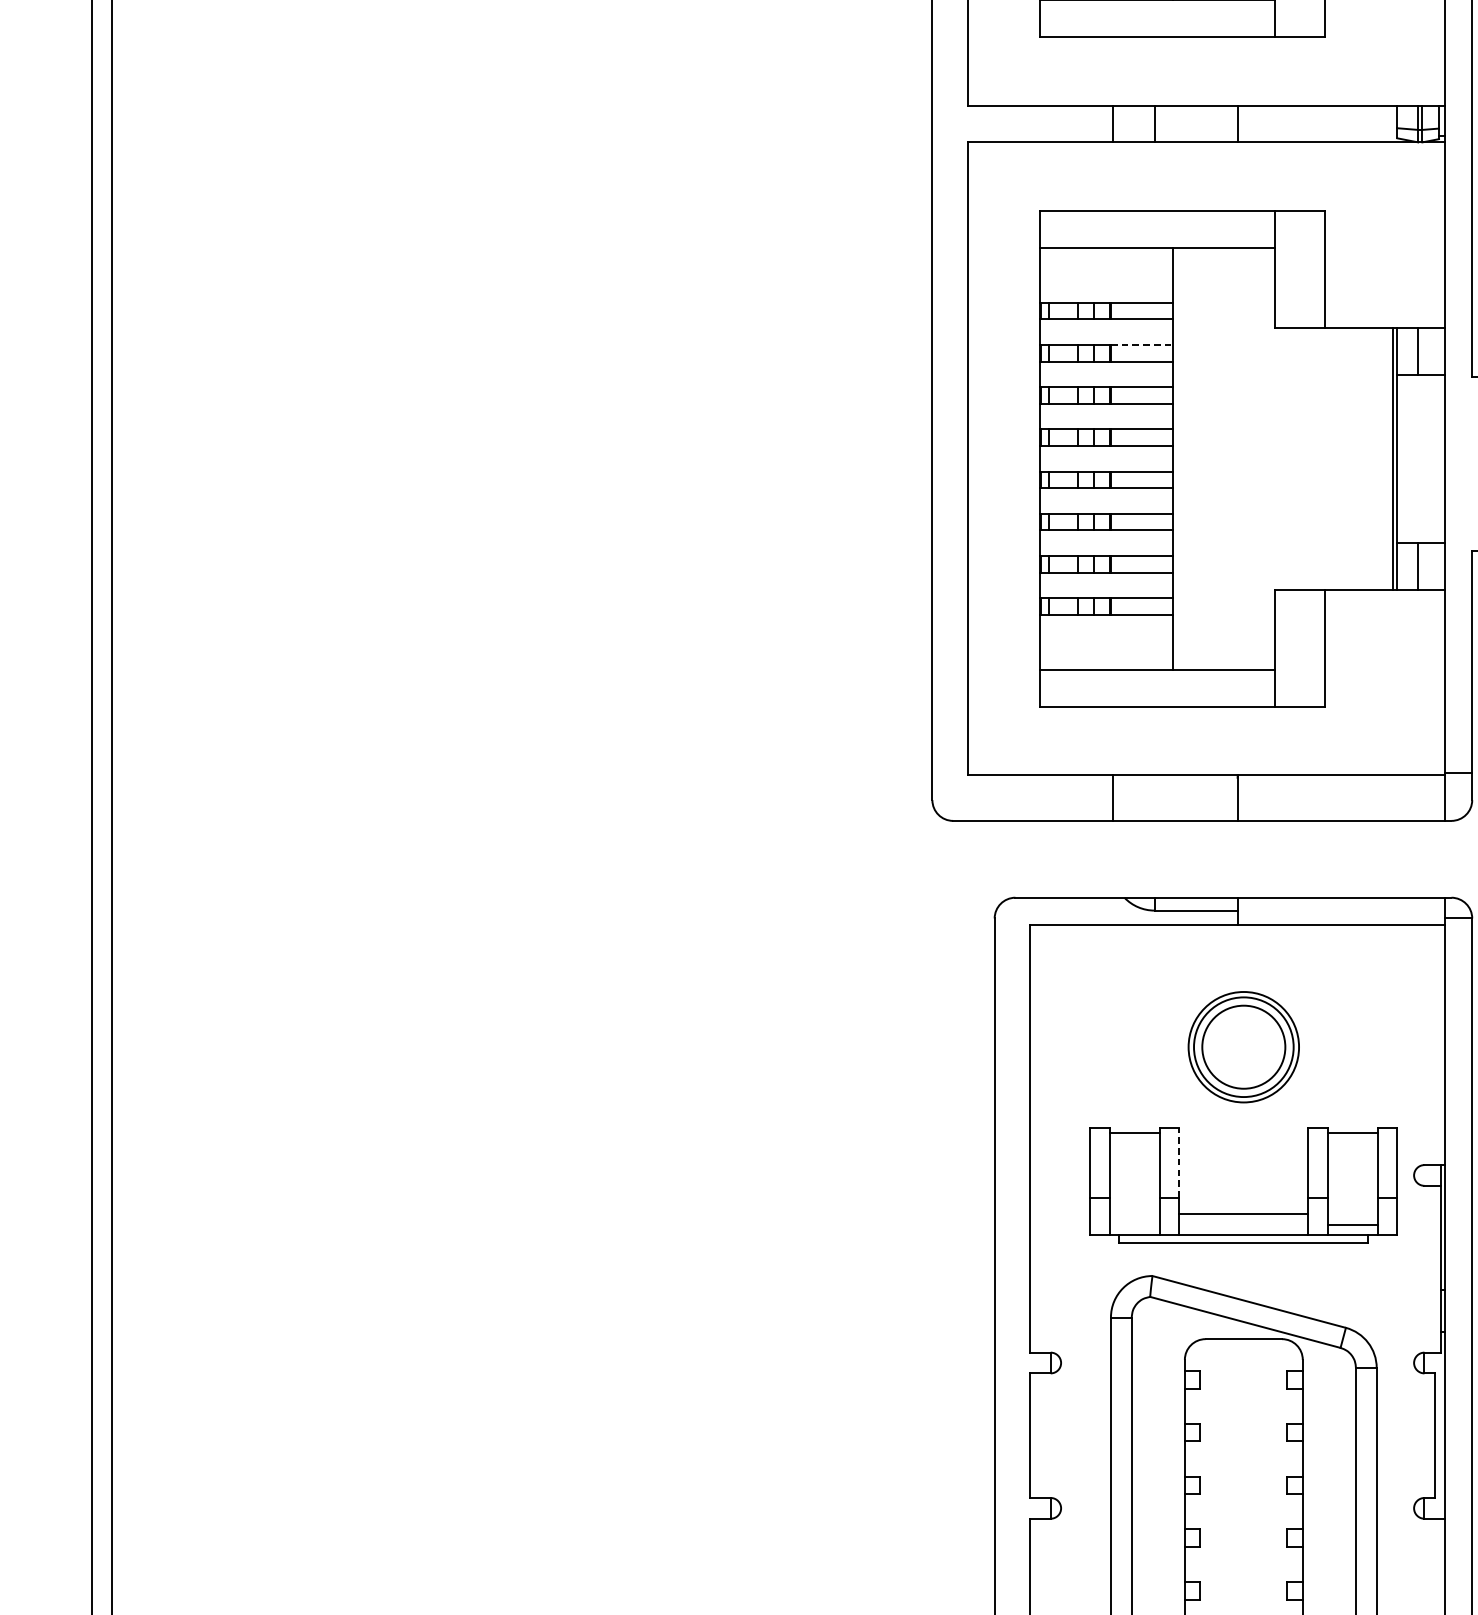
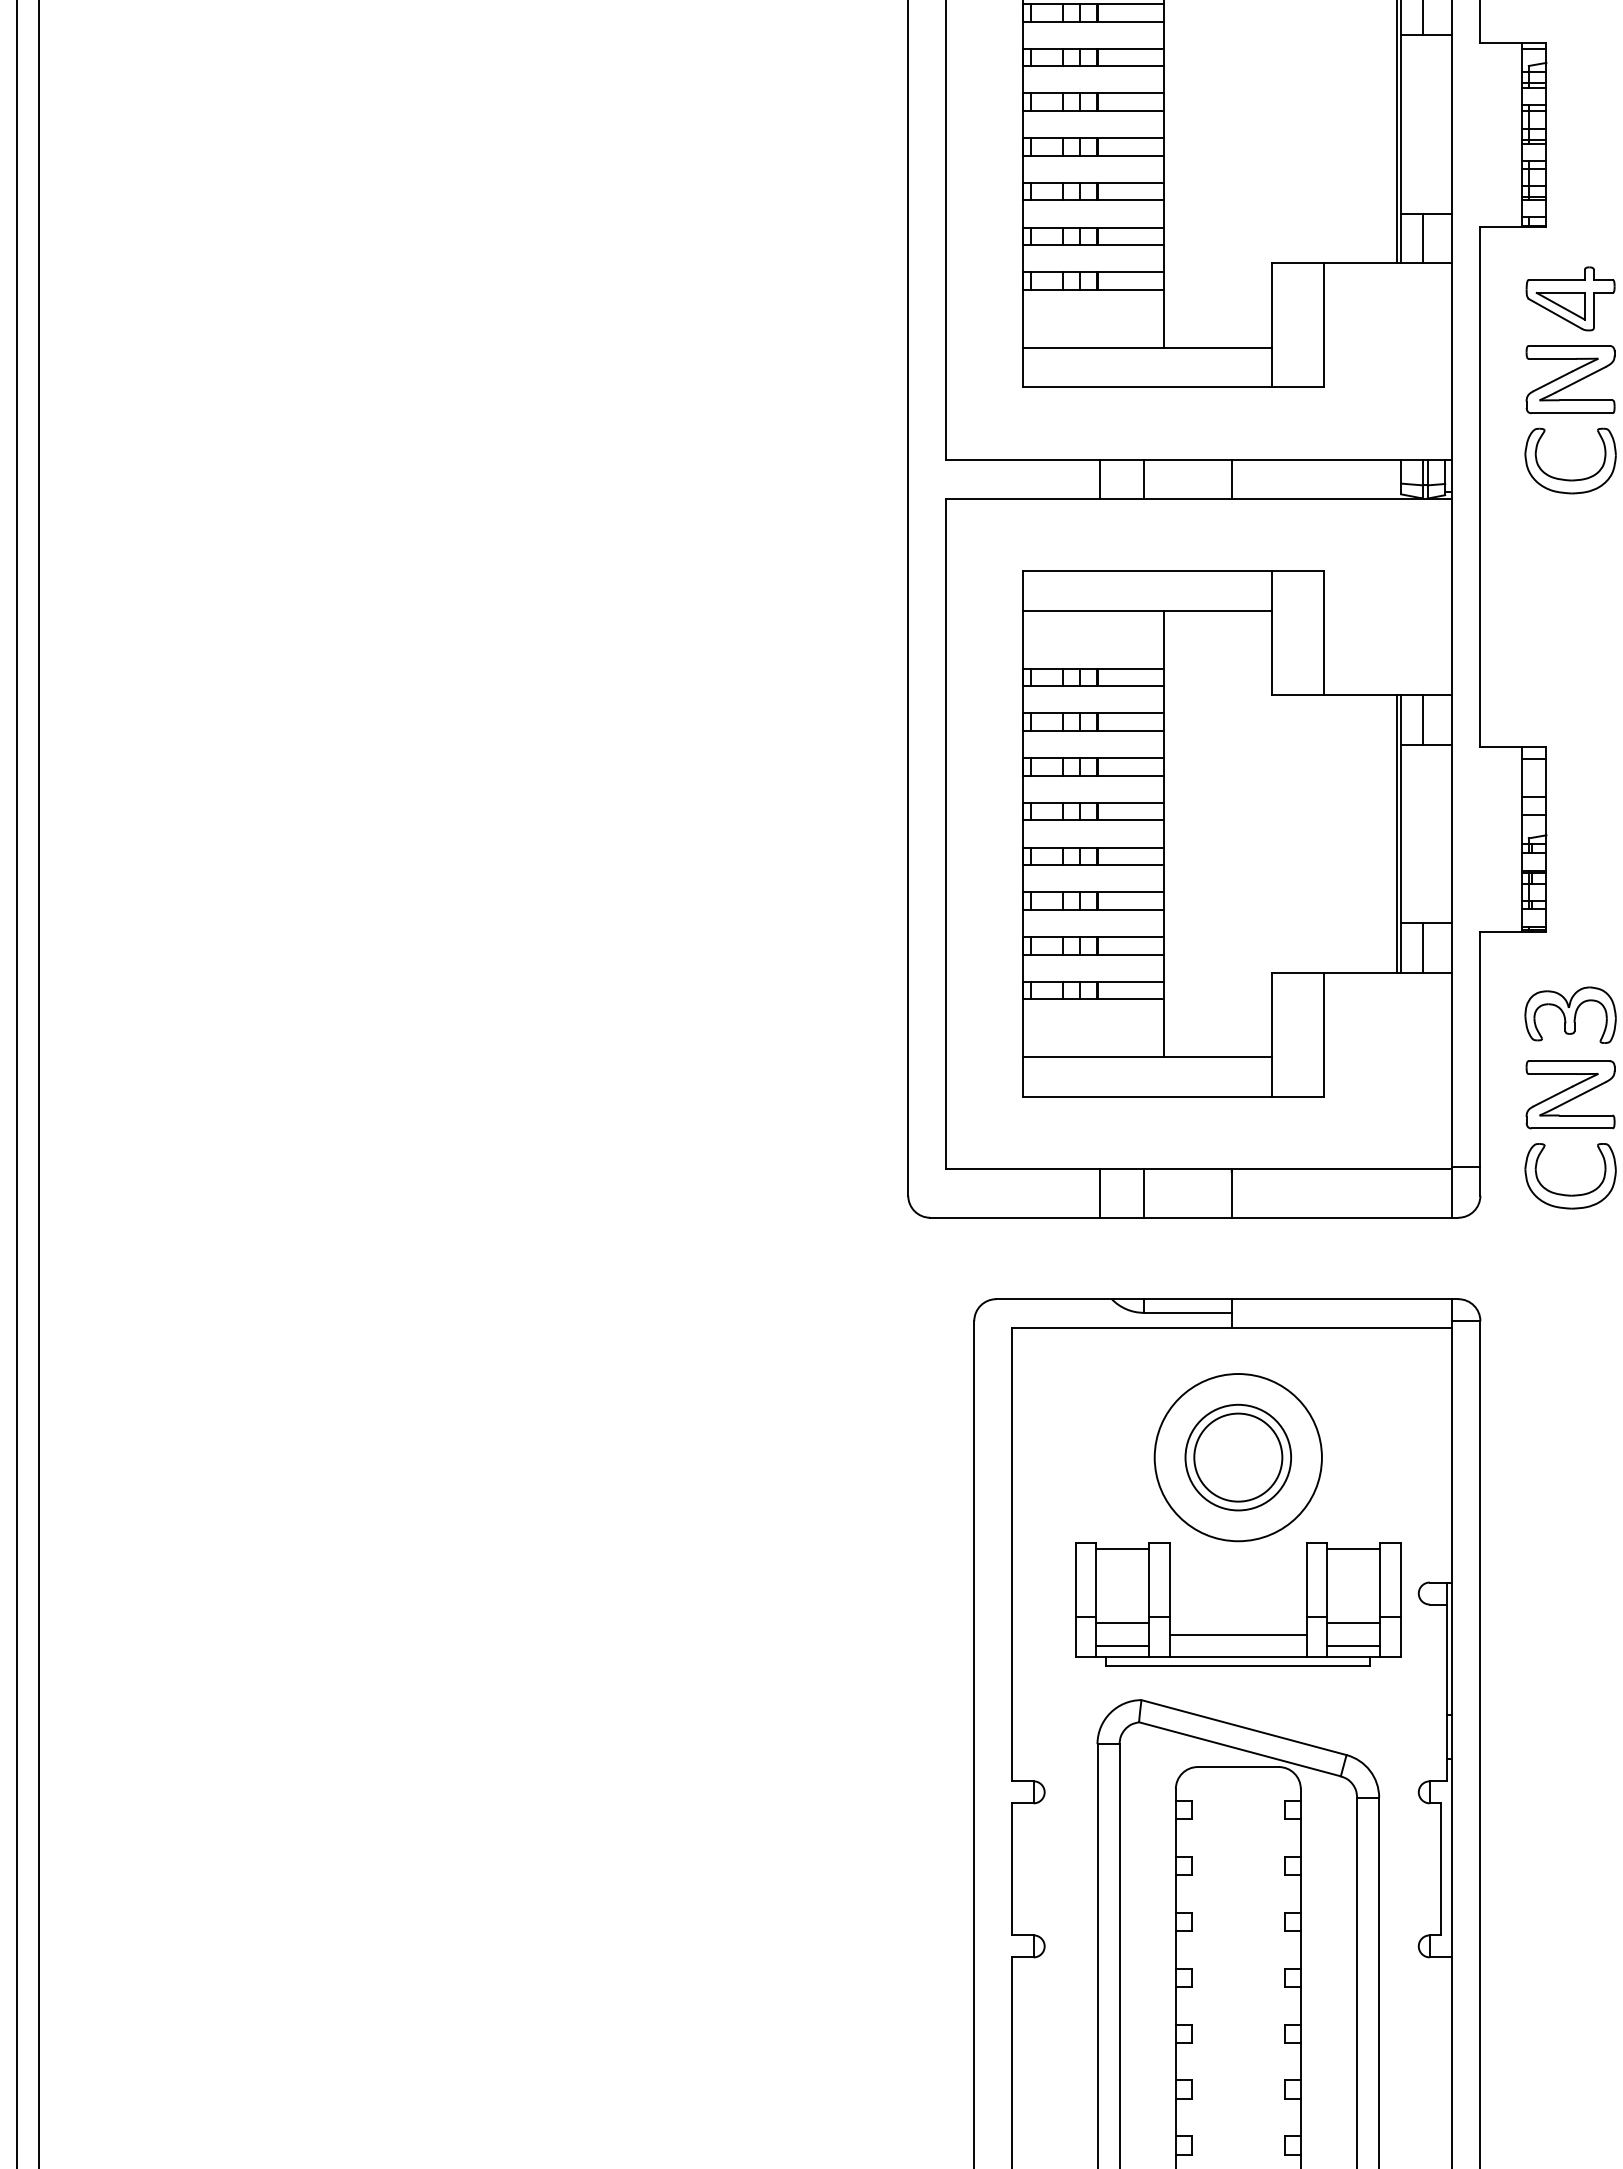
line: (1143, 345) -> (1131, 713), dashed -> solid
line: (1154, 798) -> (1143, 1193), added
circle: (1243, 1047) -> (1237, 1457), size x1.43
line: (1179, 1163) -> (1170, 1580), dashed -> solid
line: (1134, 1202) -> (1122, 1622), added
line: (1352, 1202) -> (1353, 1622), added
line: (1134, 1224) -> (1122, 1645), added

